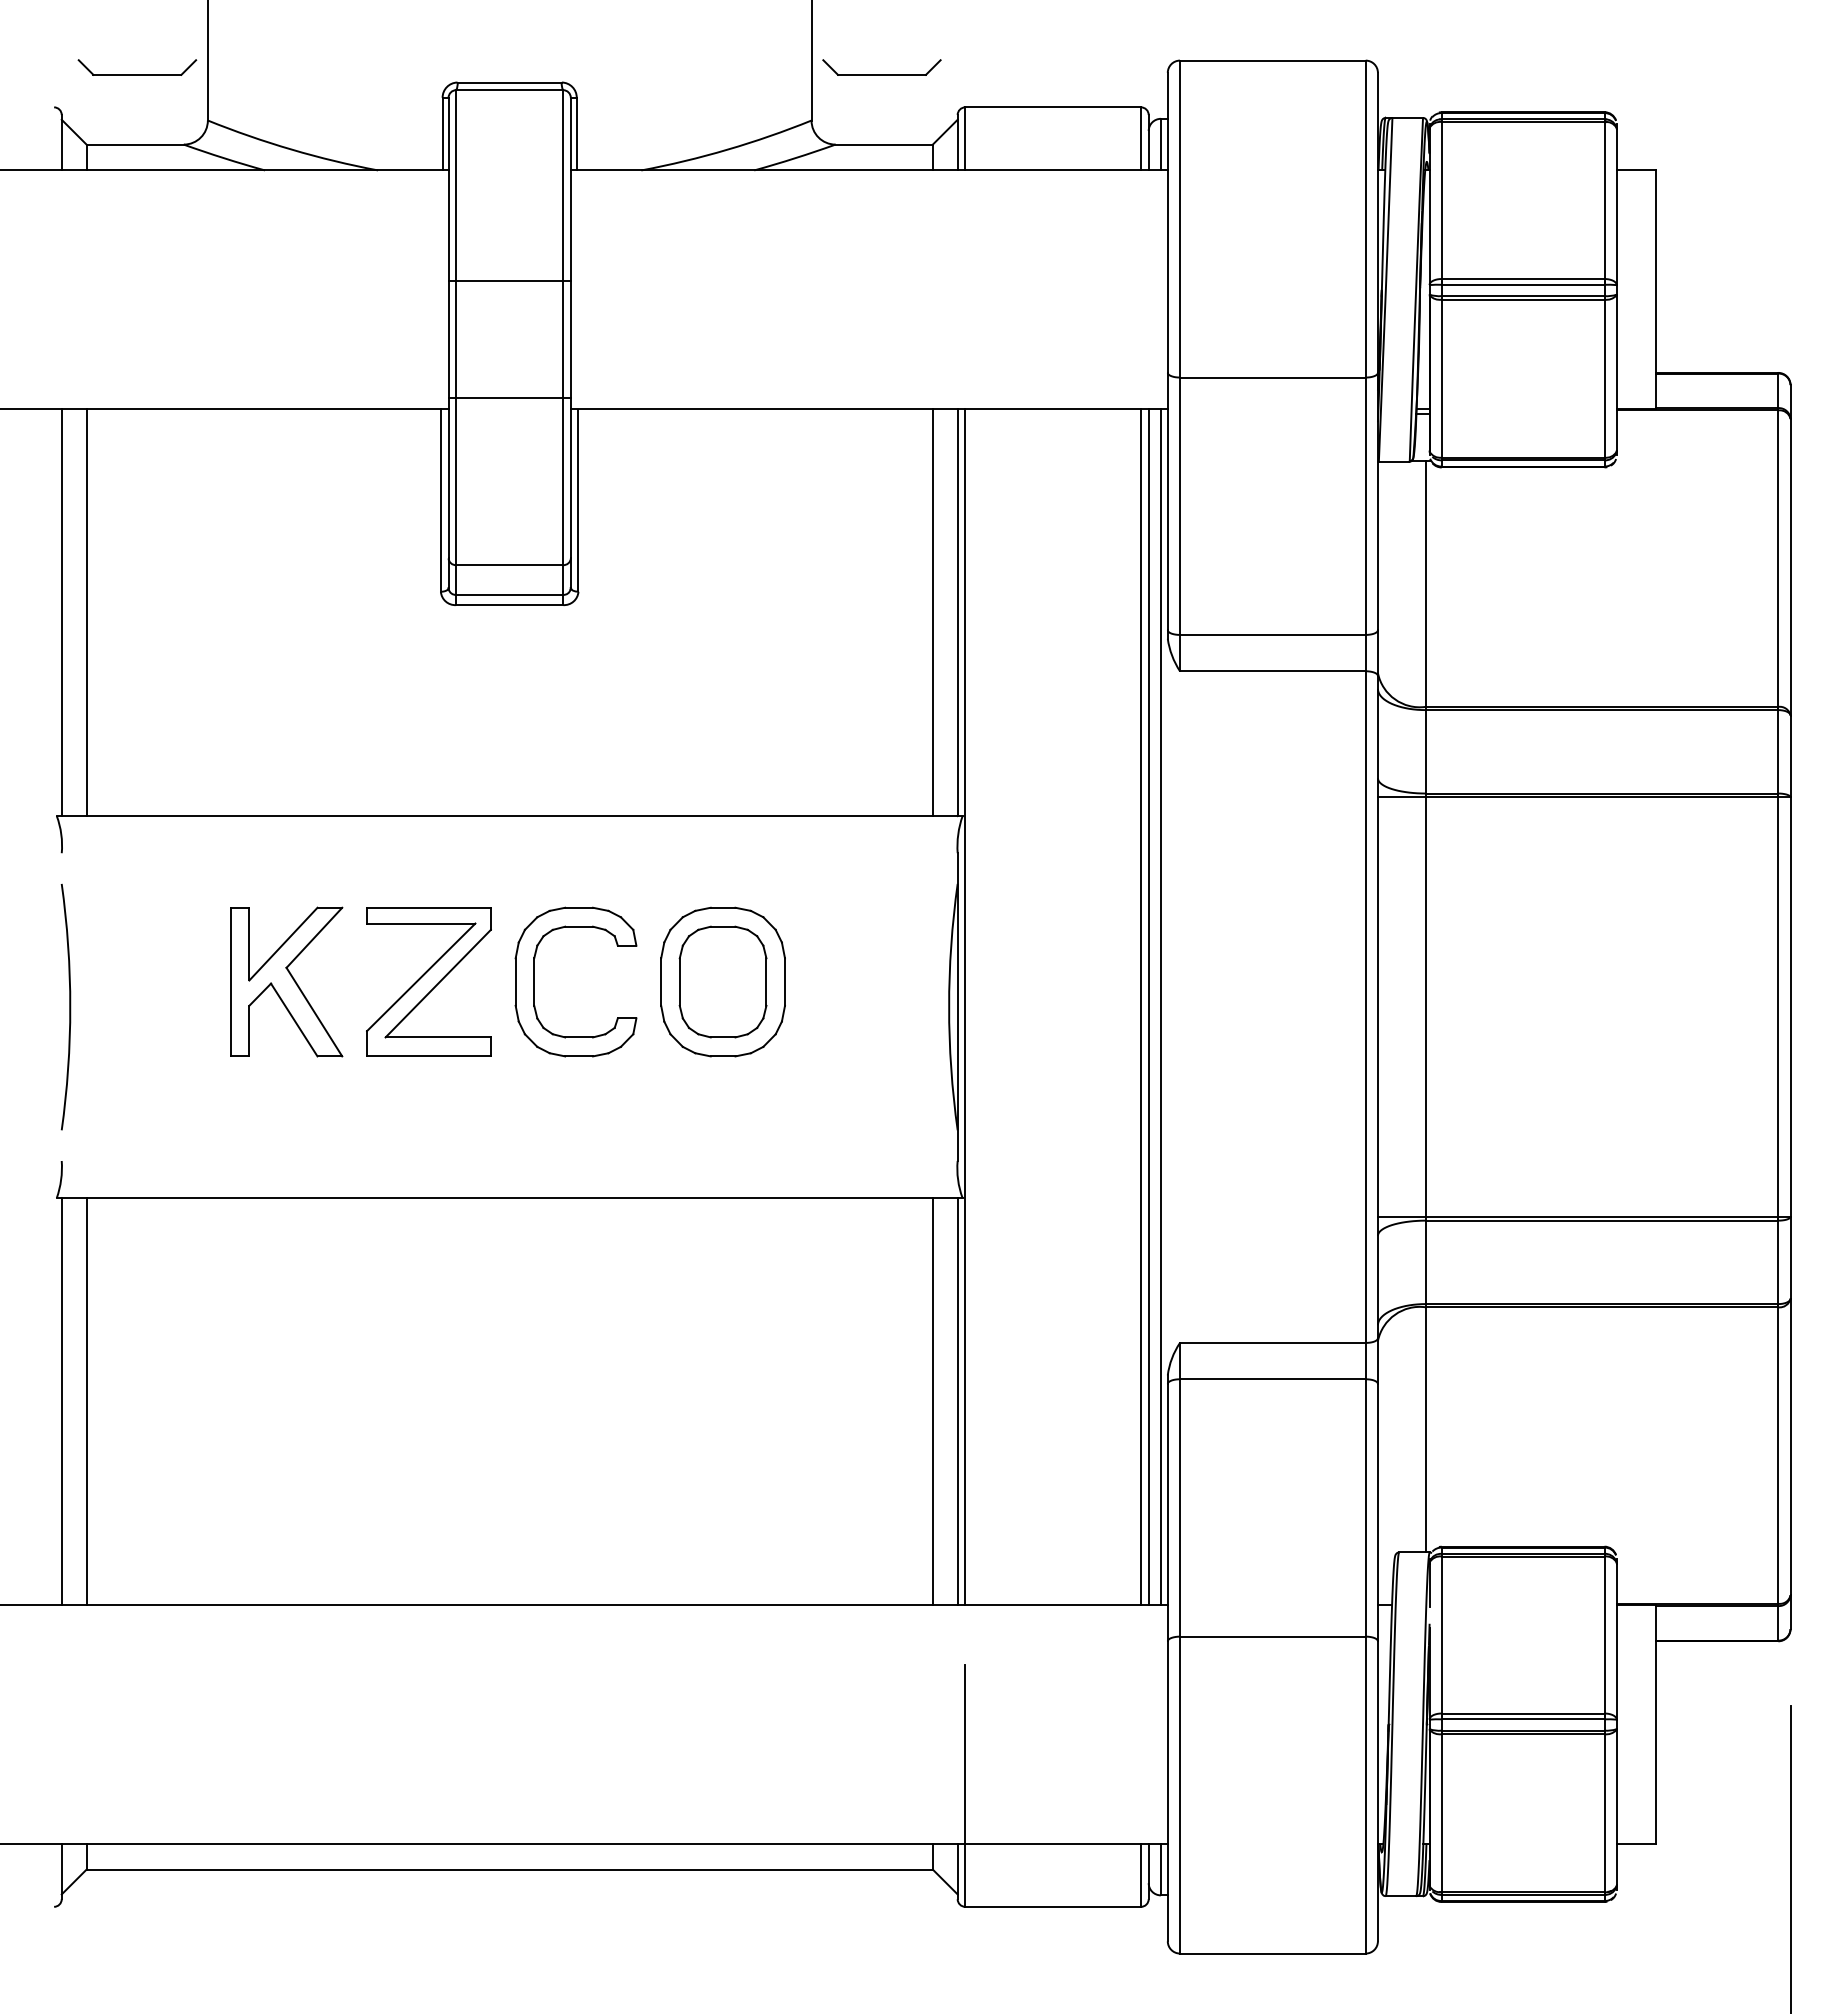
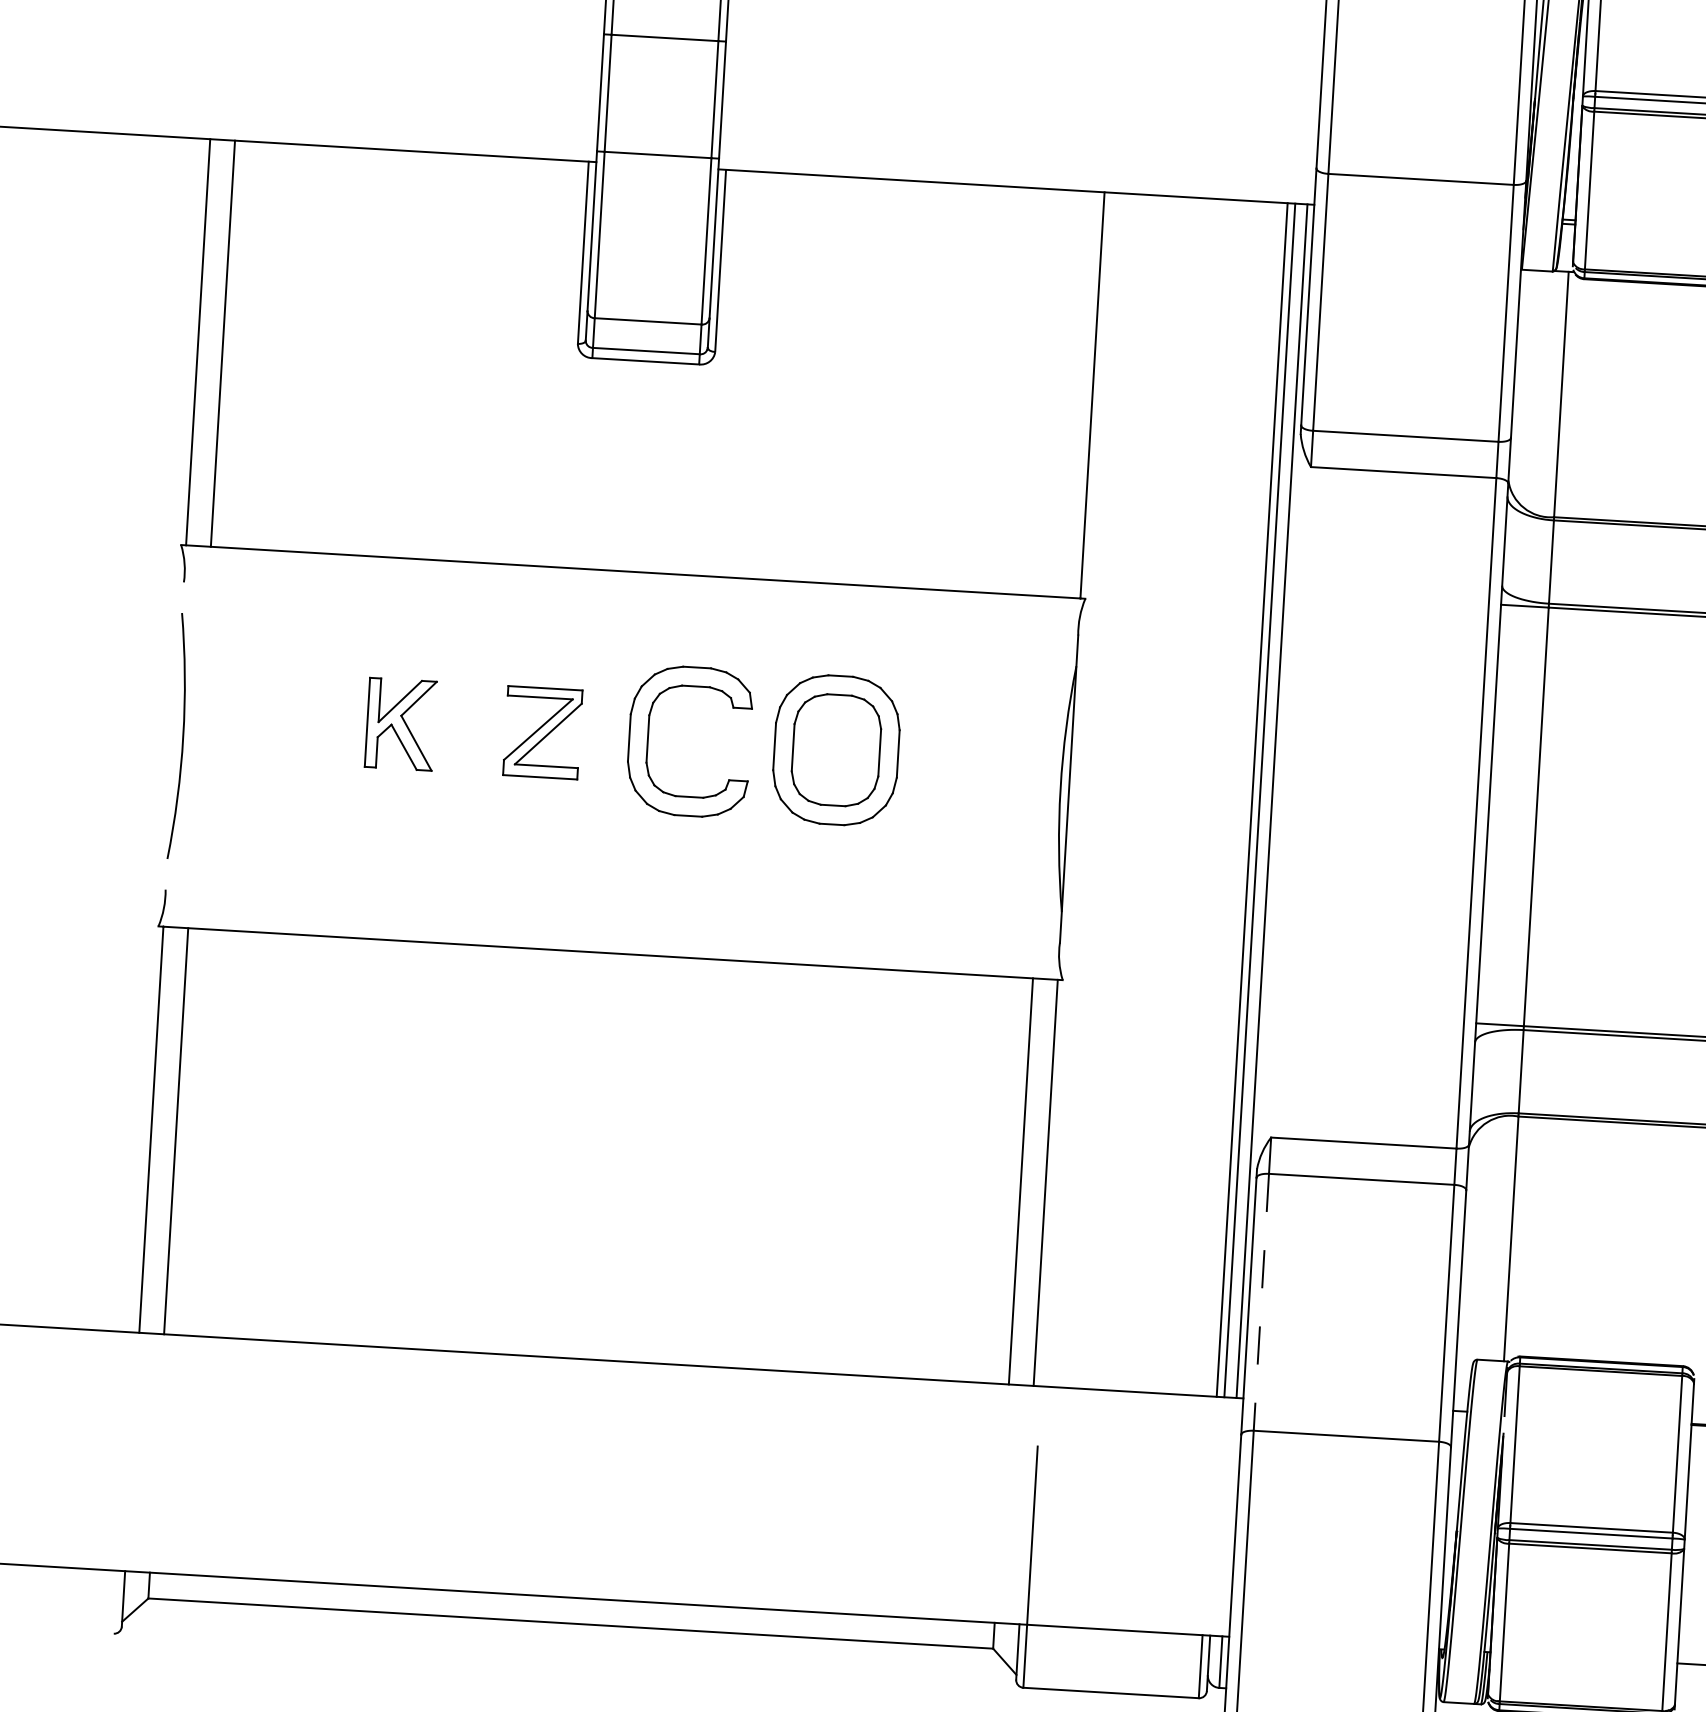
line: (932, 612) -> (1067, 393), removed
part: (286, 981) -> (400, 723), size x0.6
part: (428, 981) -> (542, 732), size x0.6
line: (965, 1006) -> (1076, 789), removed
line: (1180, 1507) -> (1261, 1301), solid -> dashed

